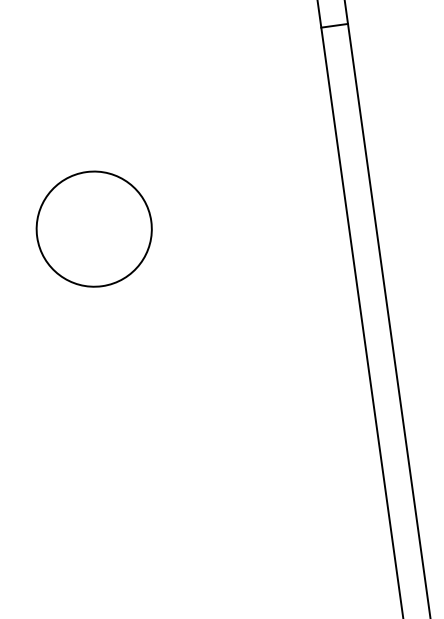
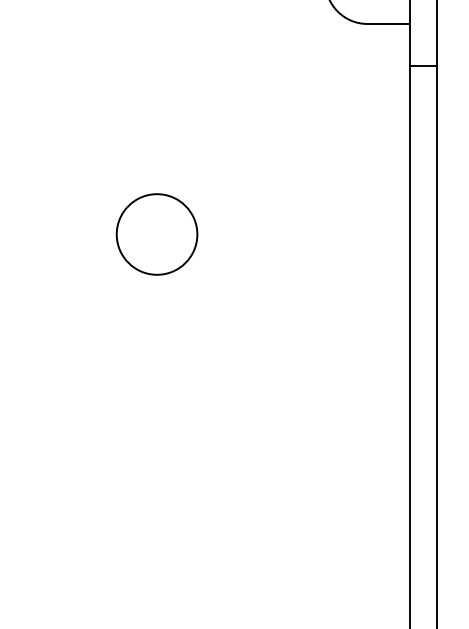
circle: (93, 229) -> (156, 234), size x0.7

